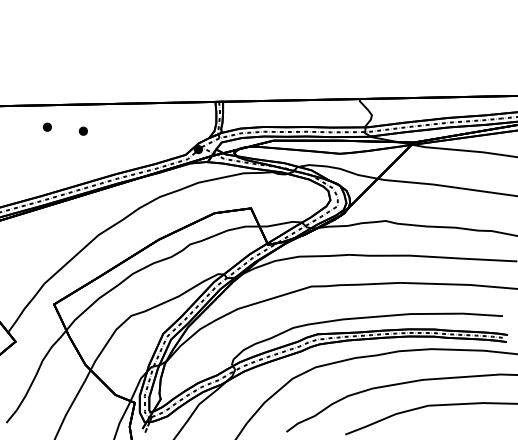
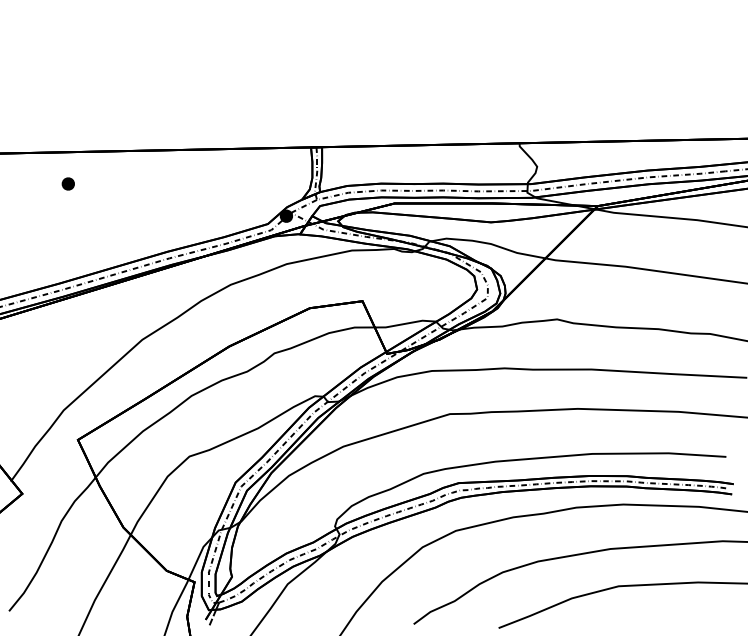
part: (82, 130) -> (119, 188), removed

